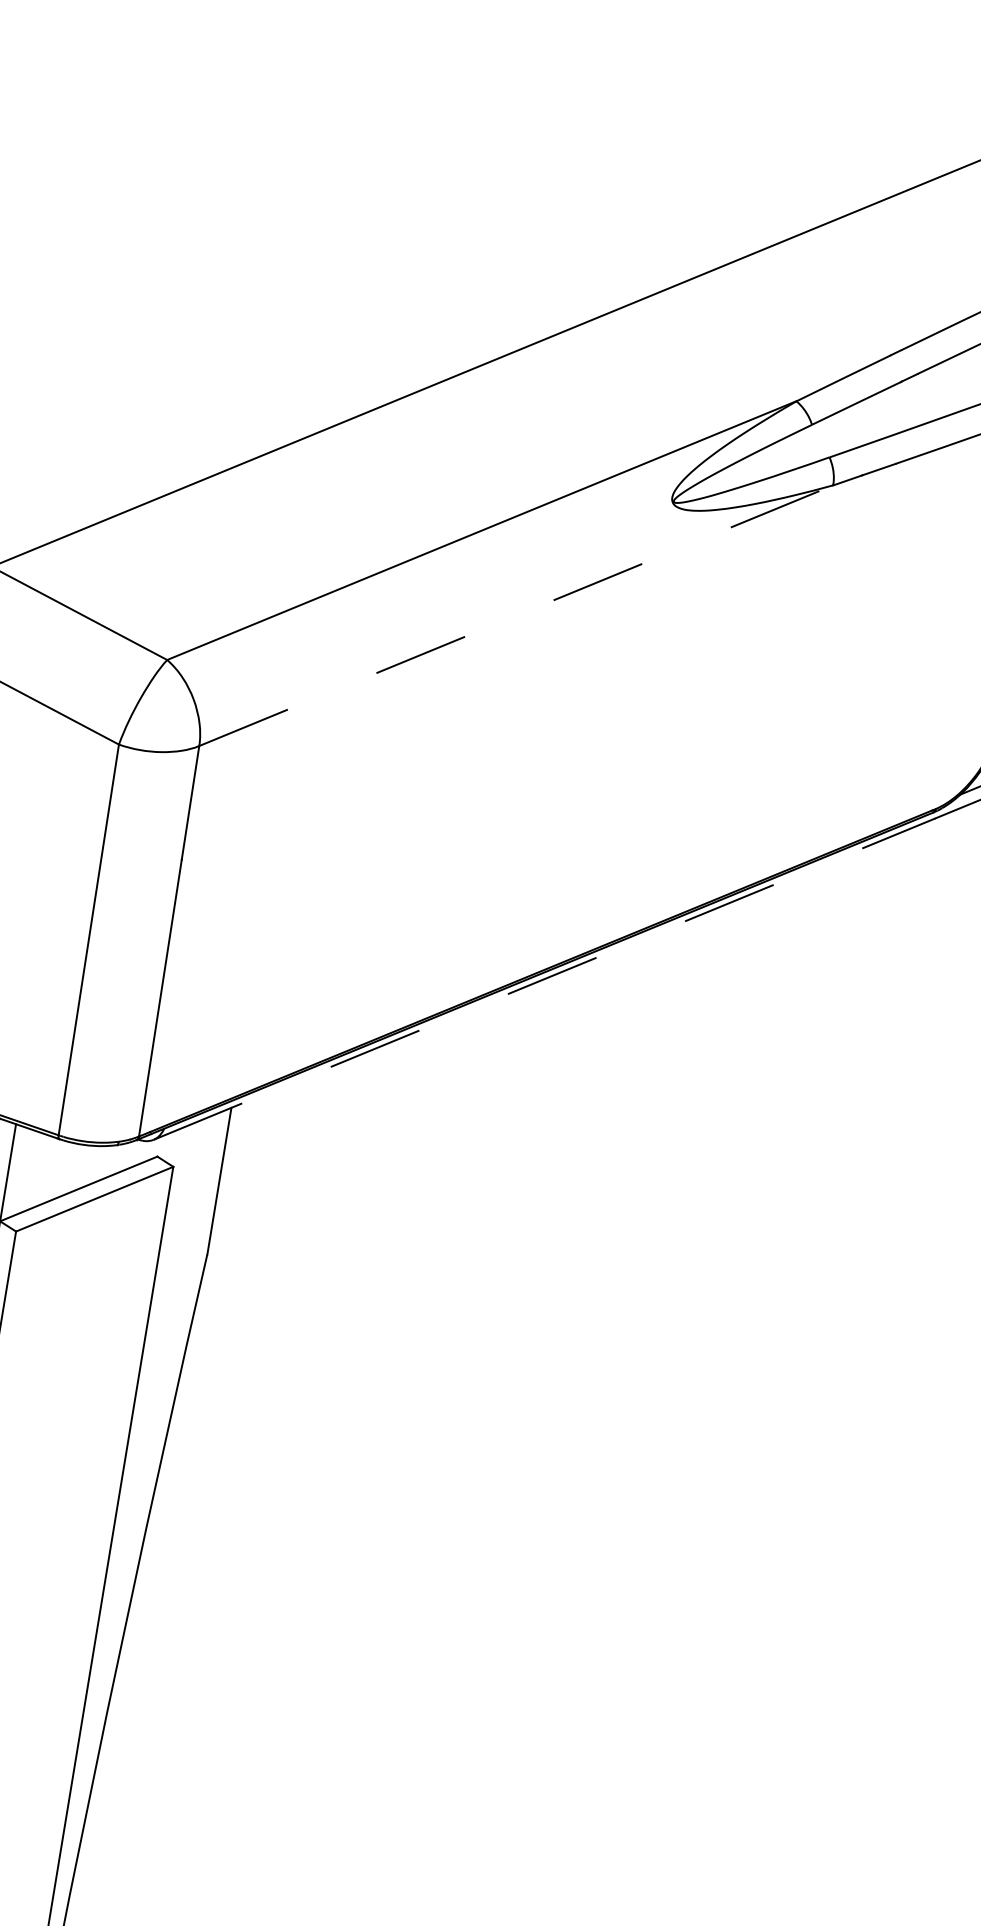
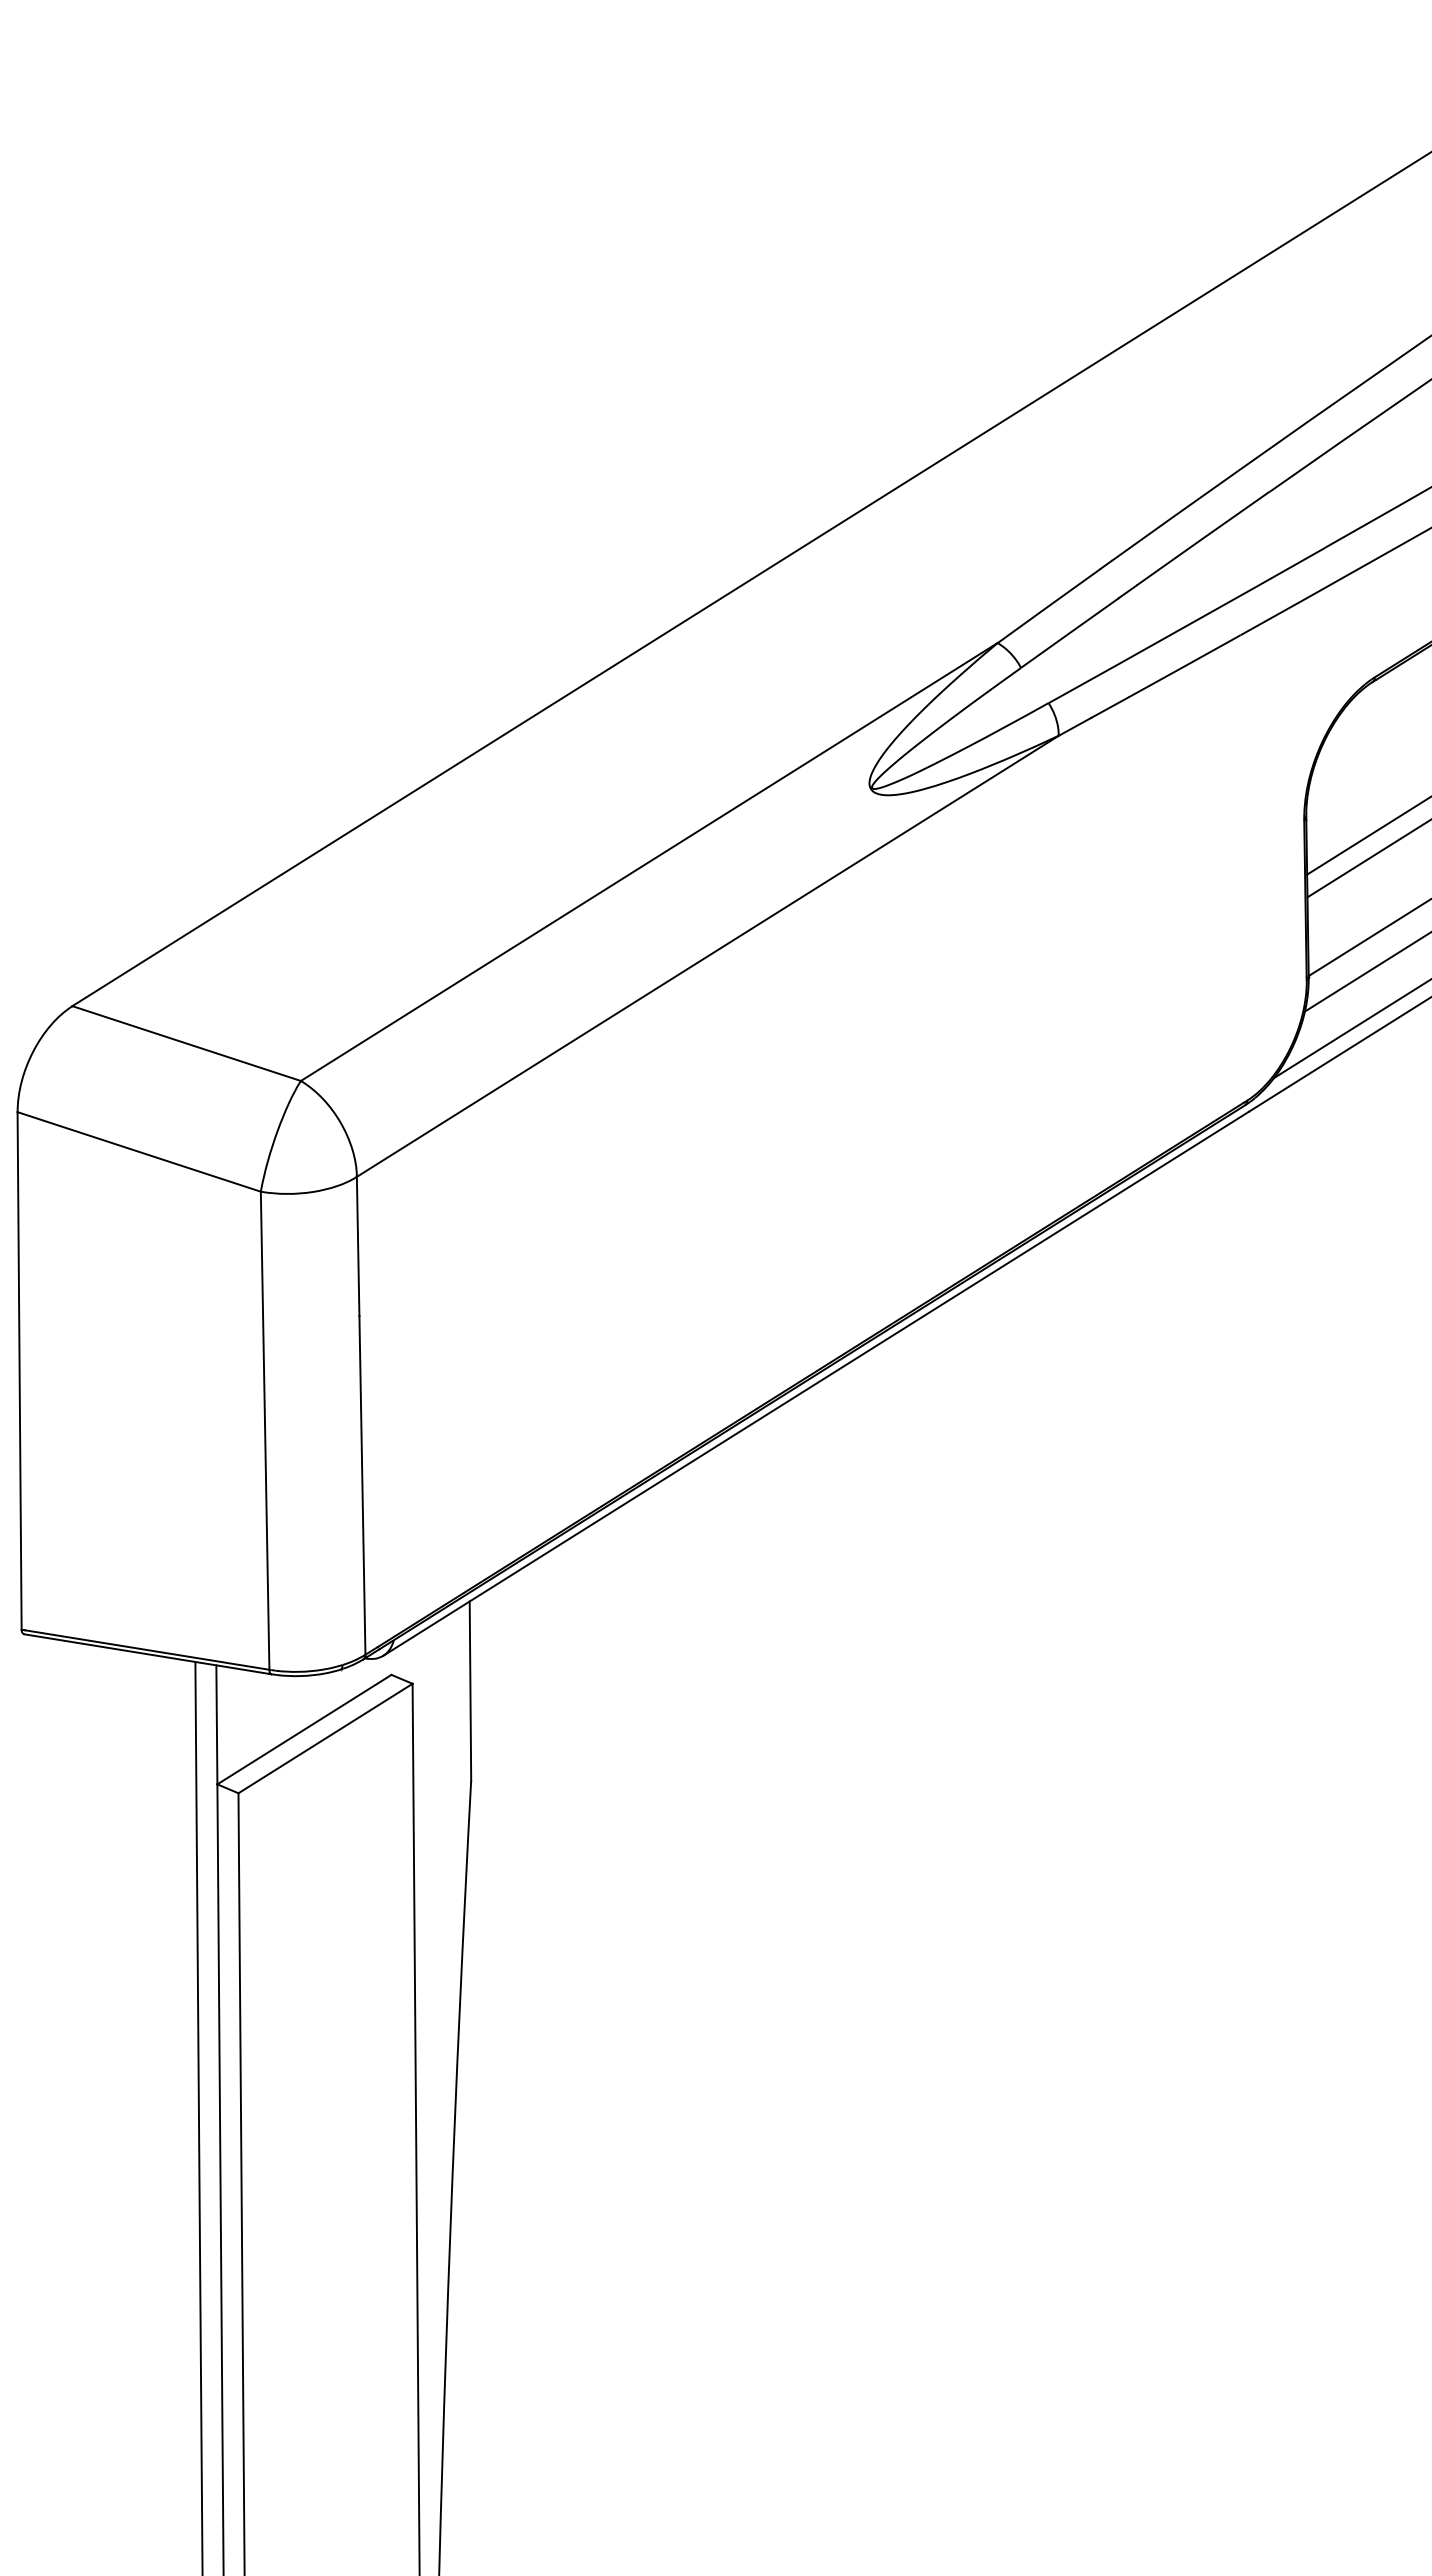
line: (516, 615) -> (708, 956), dashed -> solid
line: (544, 979) -> (816, 1383), dashed -> solid

